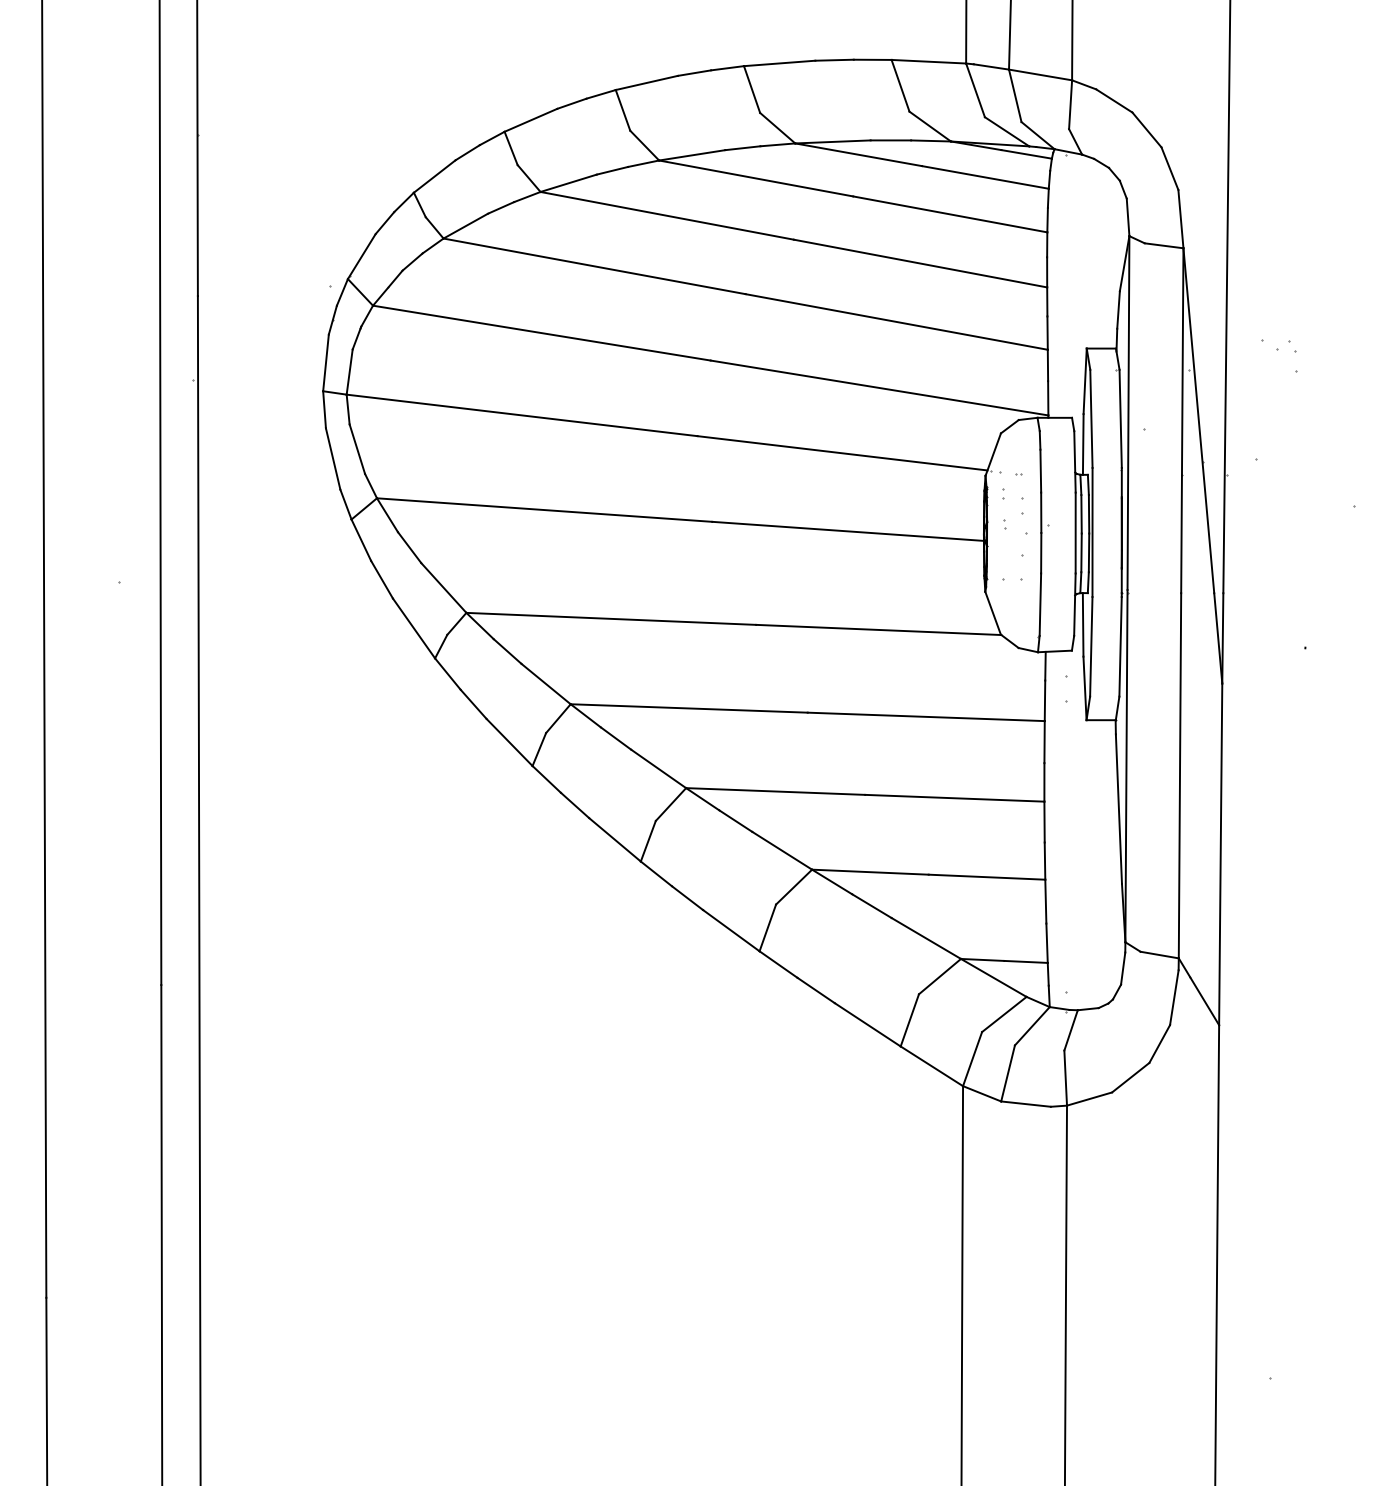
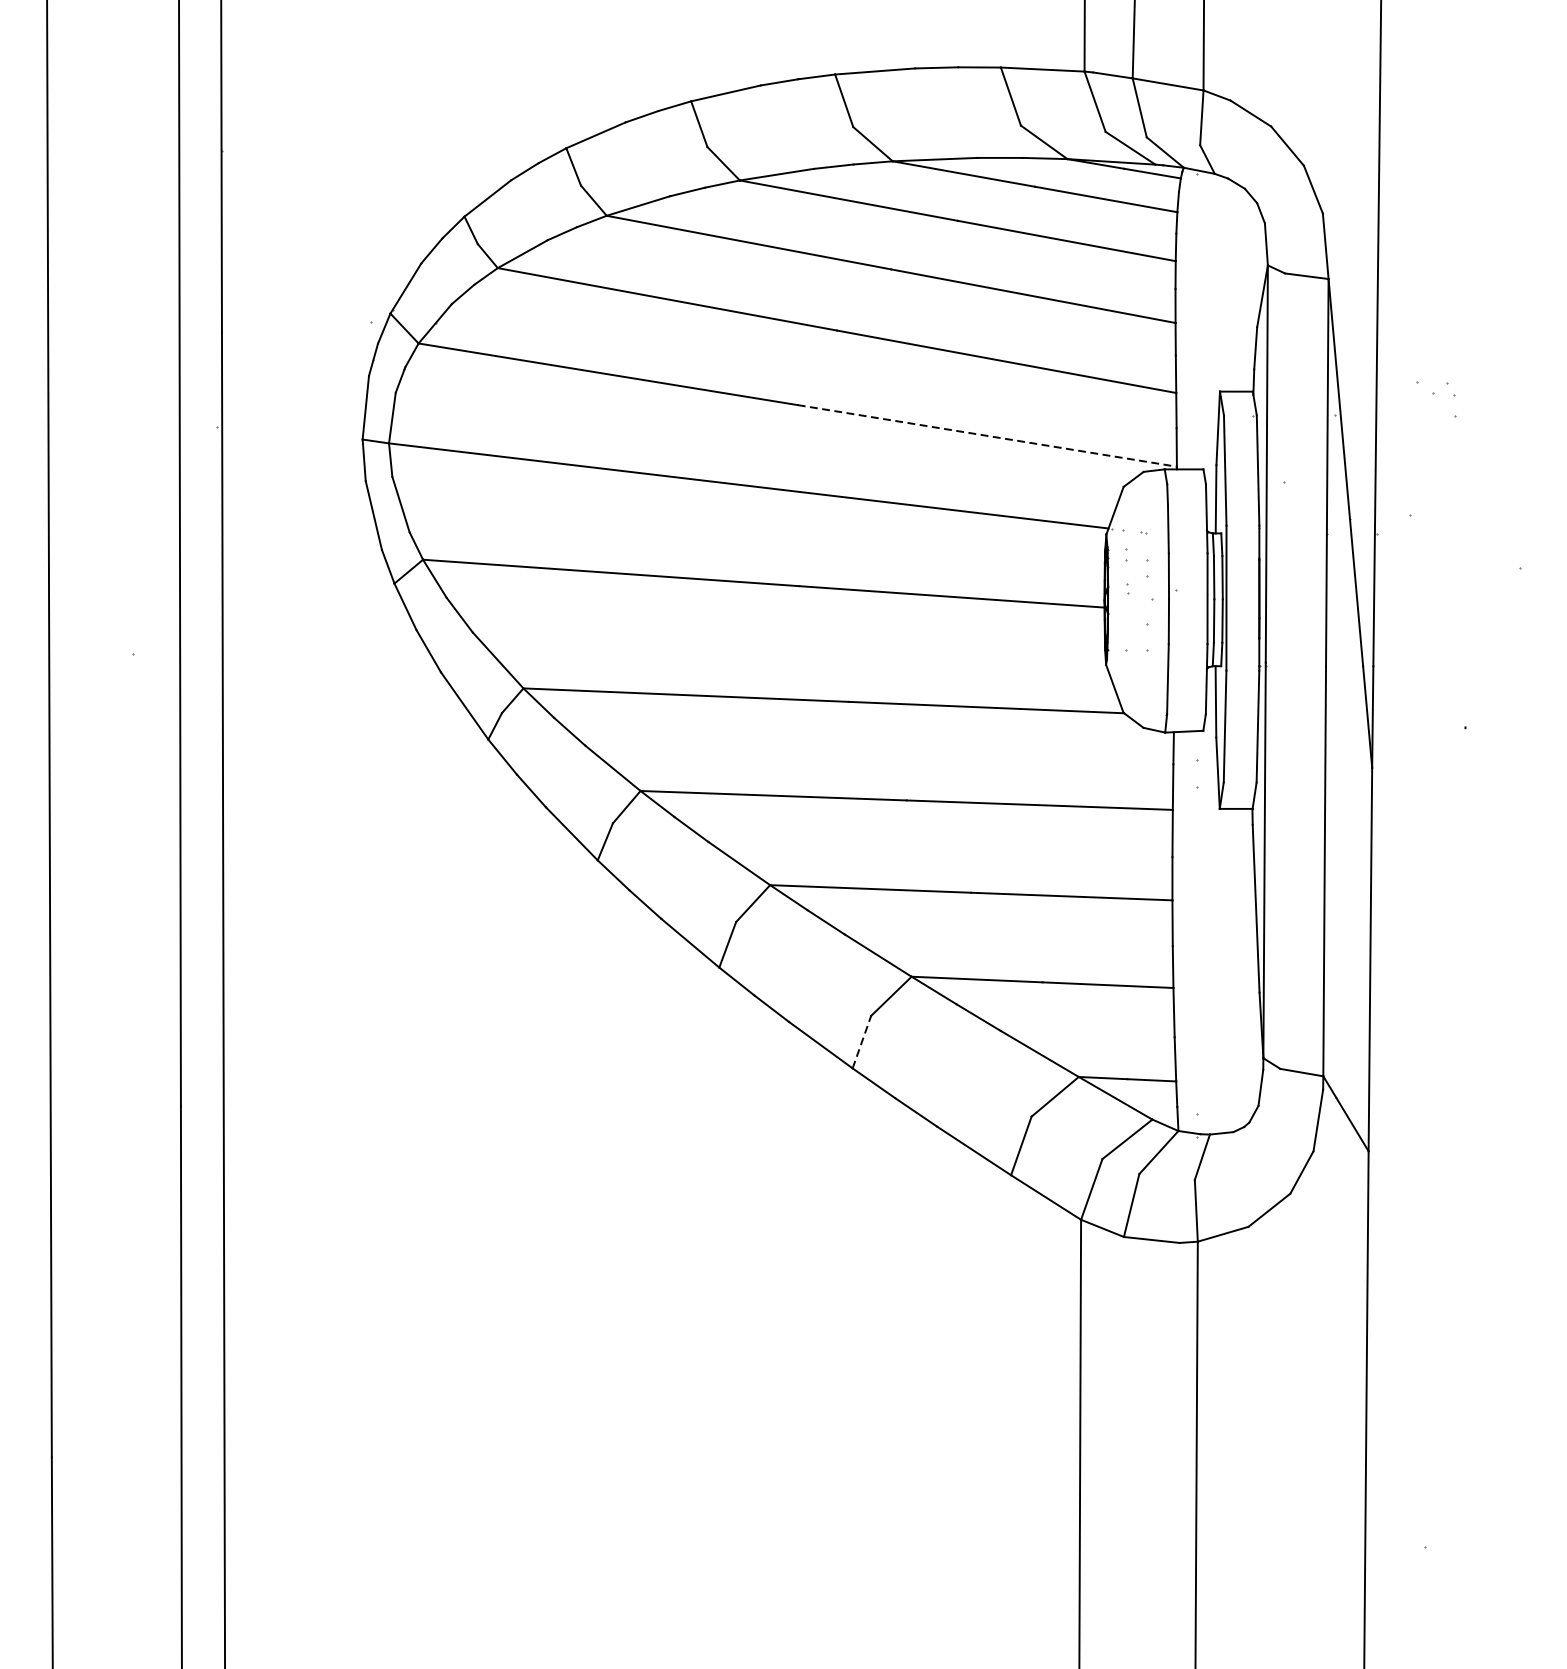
line: (880, 388) -> (988, 436), solid -> dashed
line: (767, 927) -> (861, 1041), solid -> dashed

